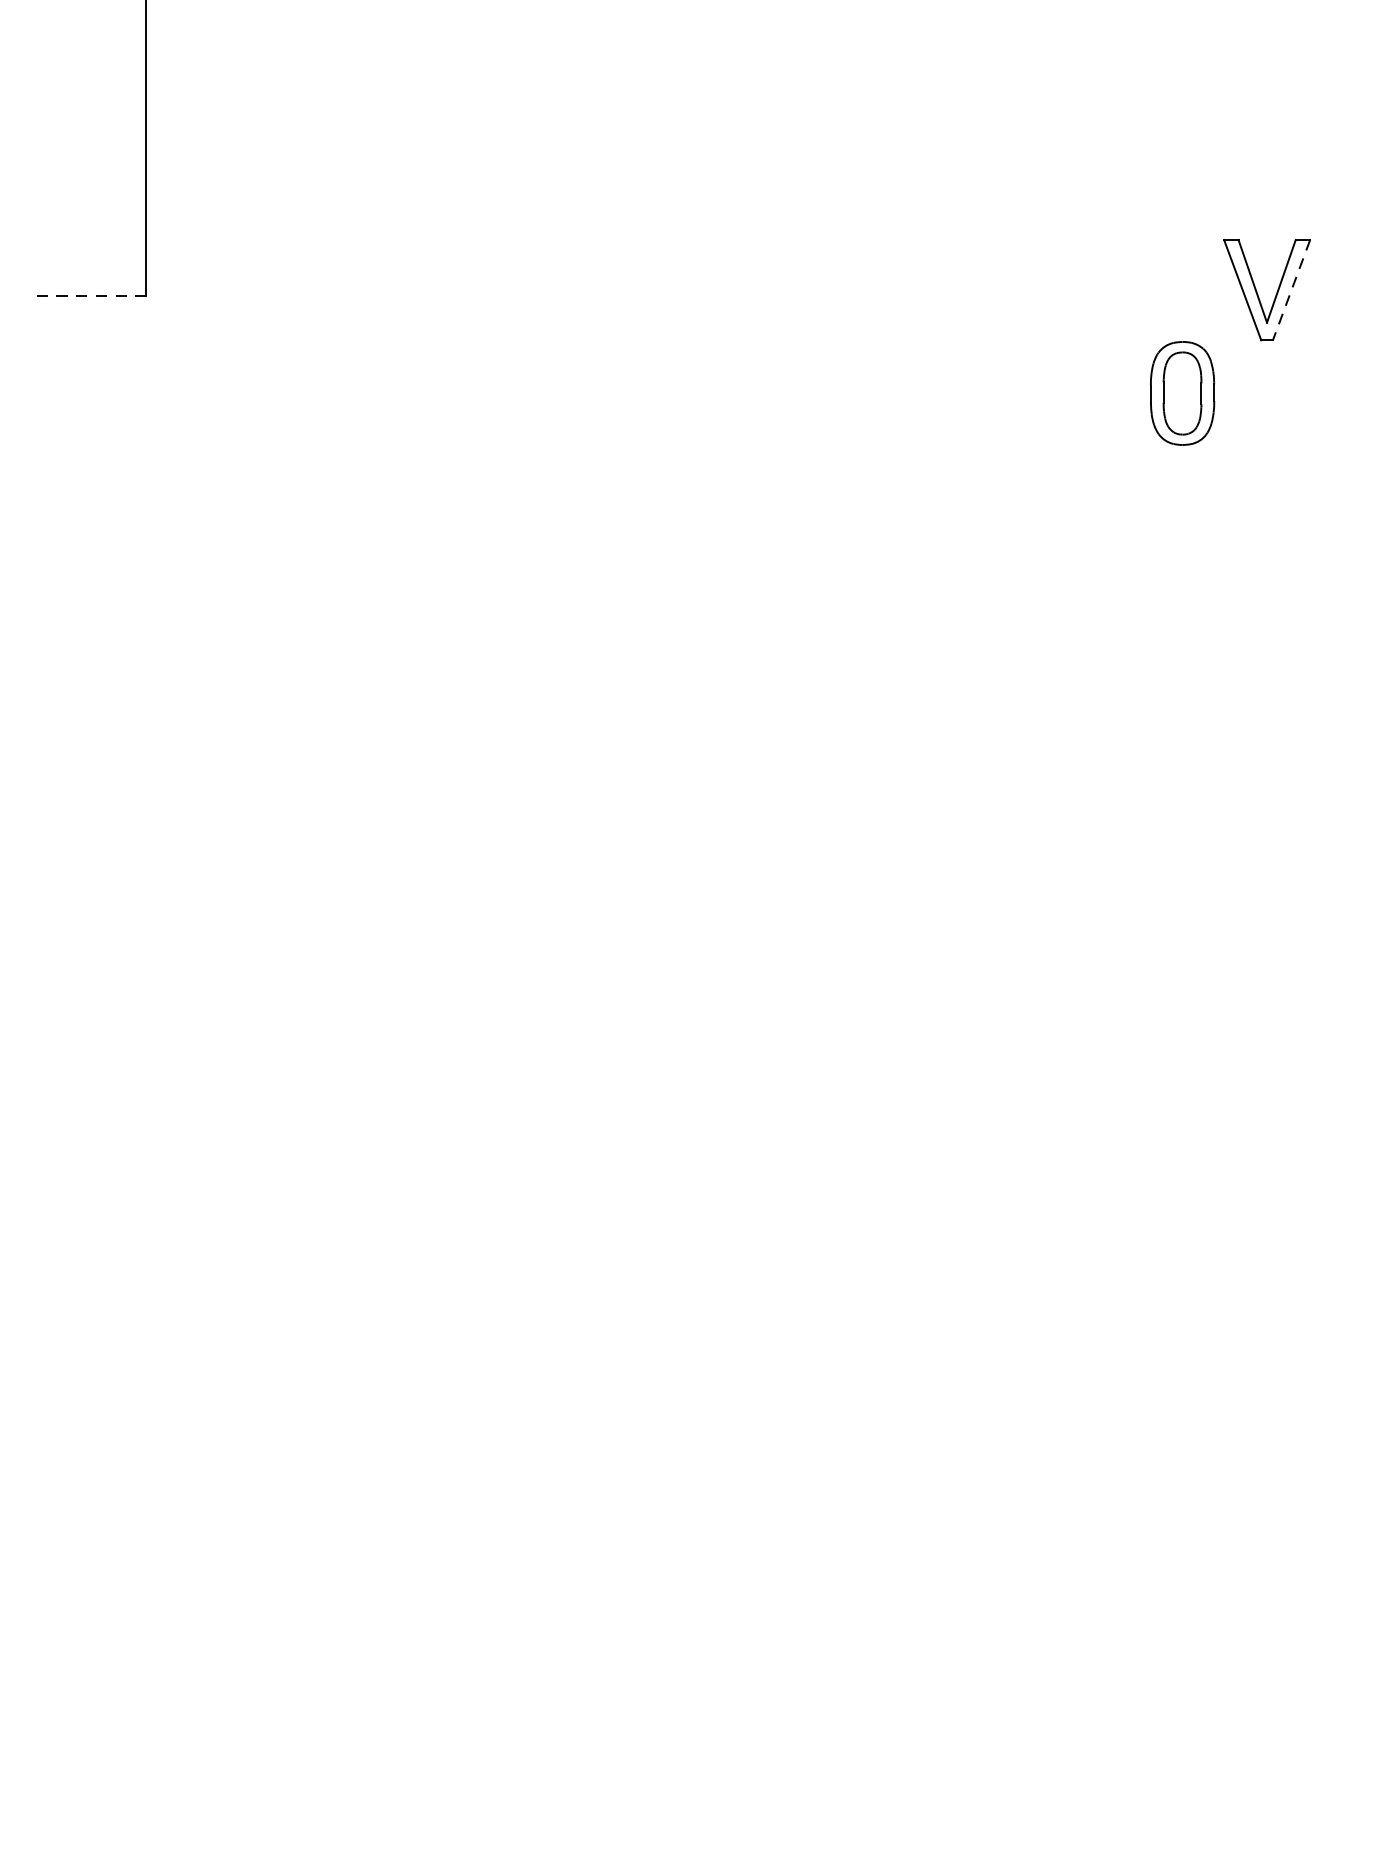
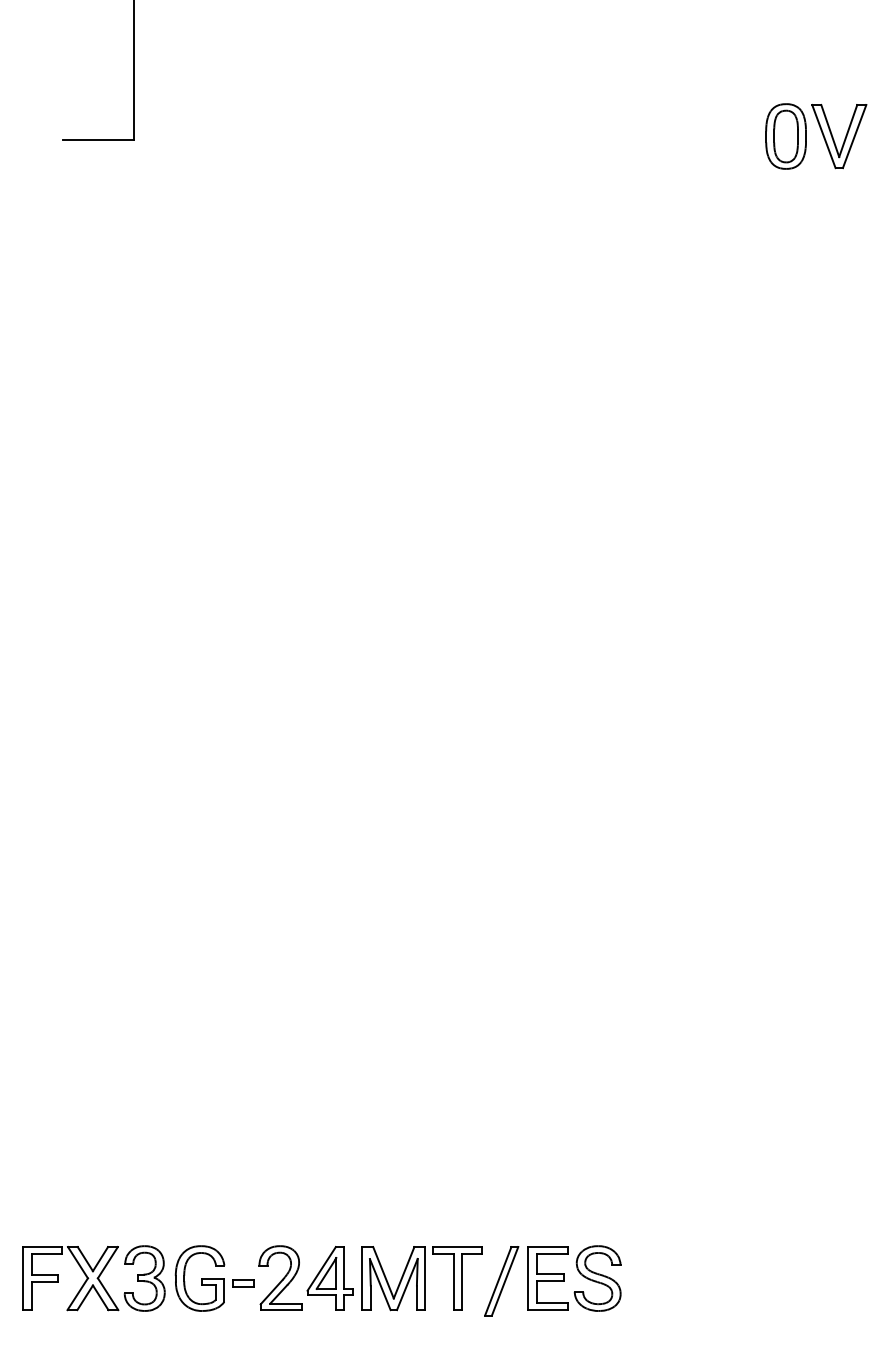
line: (1291, 290) -> (854, 136), dashed -> solid
line: (89, 296) -> (98, 140), dashed -> solid
part: (1181, 393) -> (785, 136), moved

